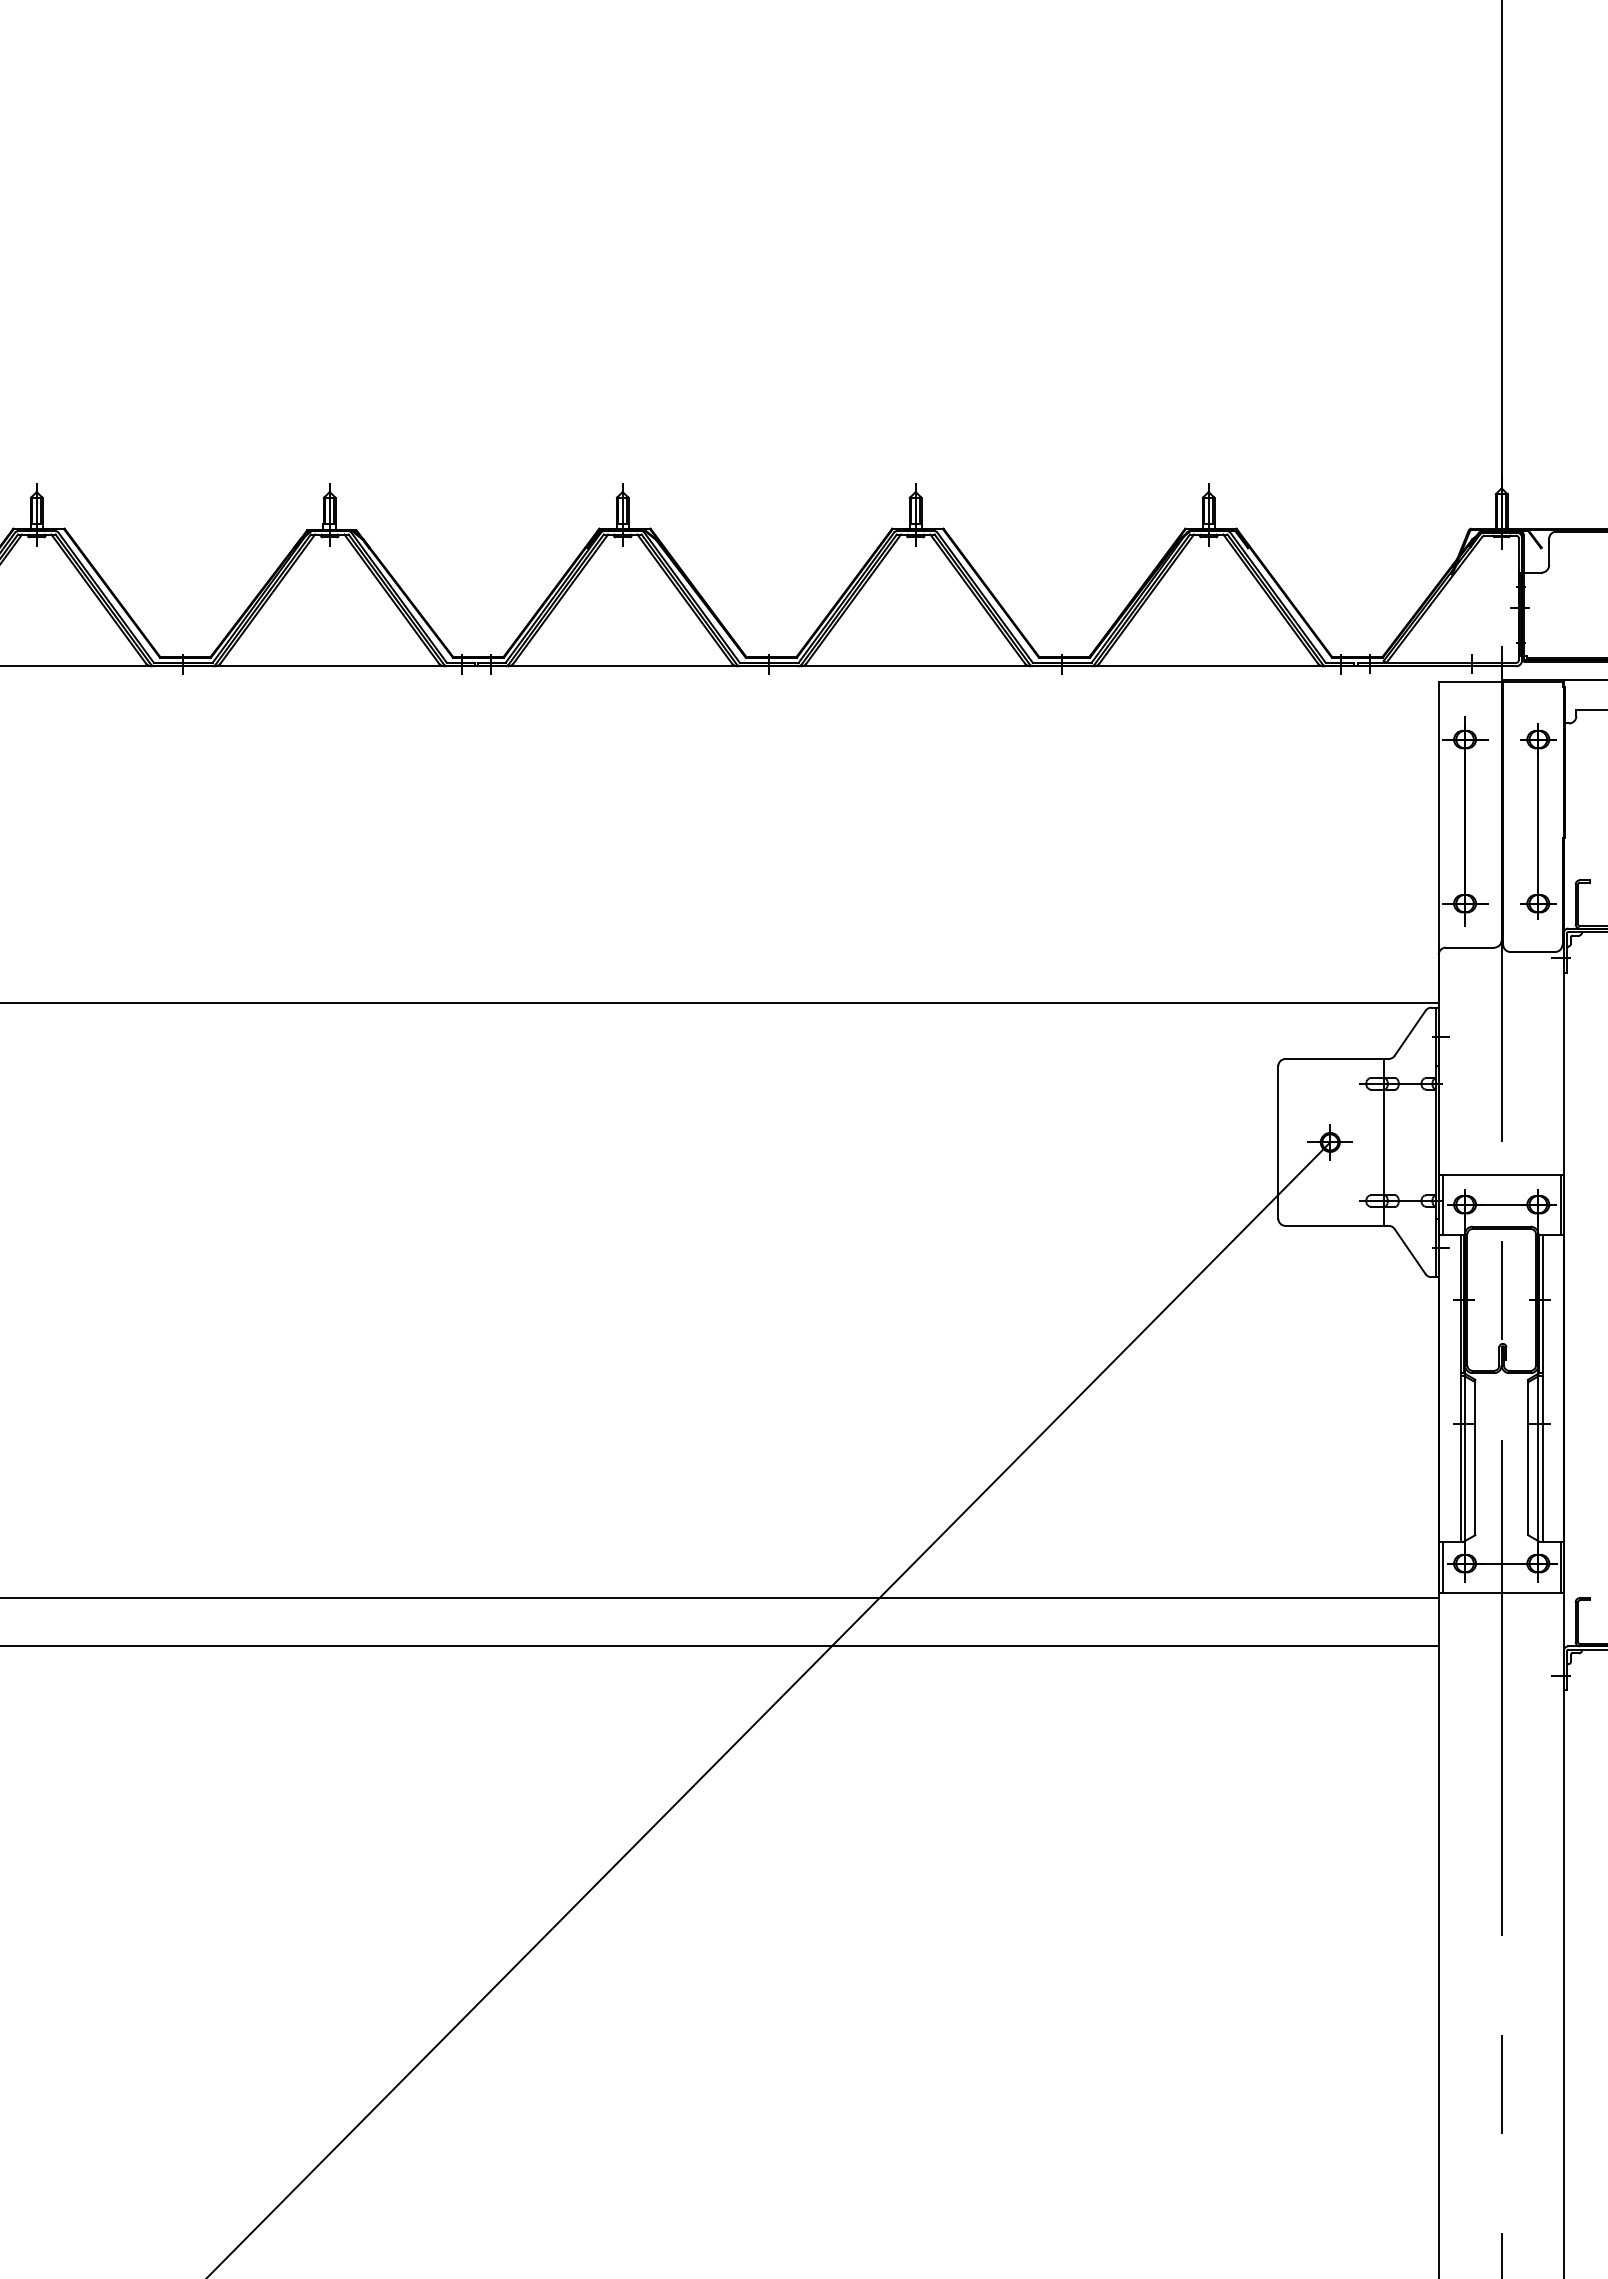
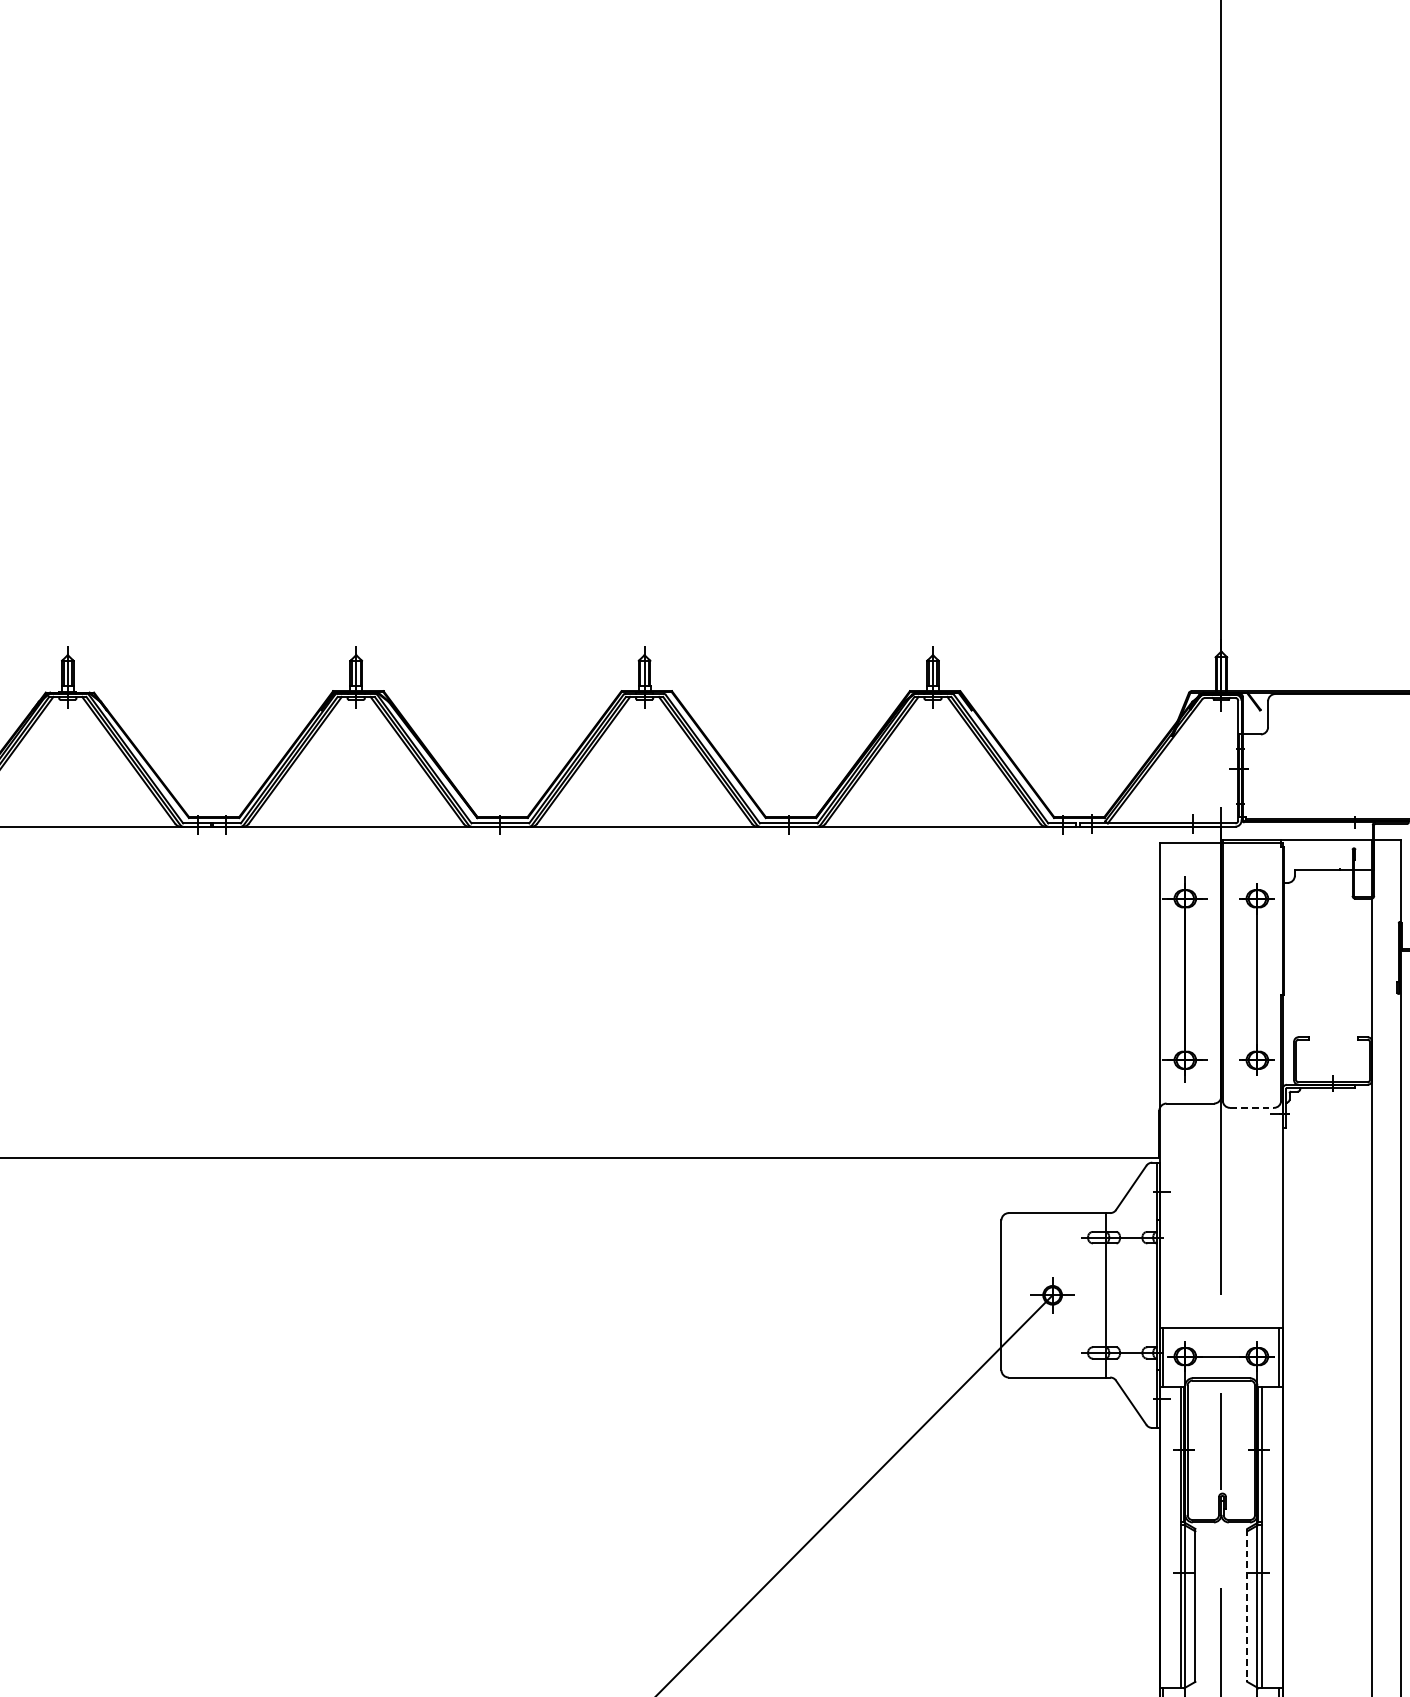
line: (1533, 952) -> (1252, 1108), solid -> dashed
line: (1528, 1457) -> (1247, 1605), solid -> dashed

